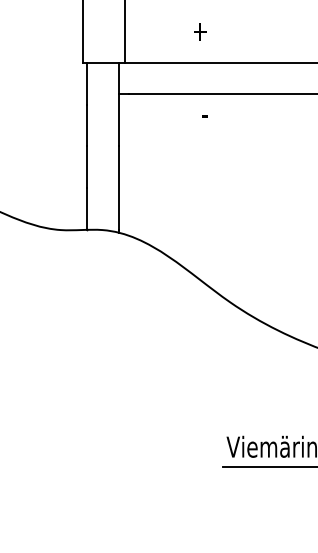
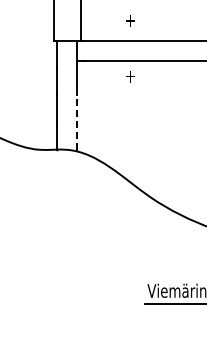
text: (200, 117) -> (130, 76), - -> +
line: (119, 186) -> (77, 121), solid -> dashed

